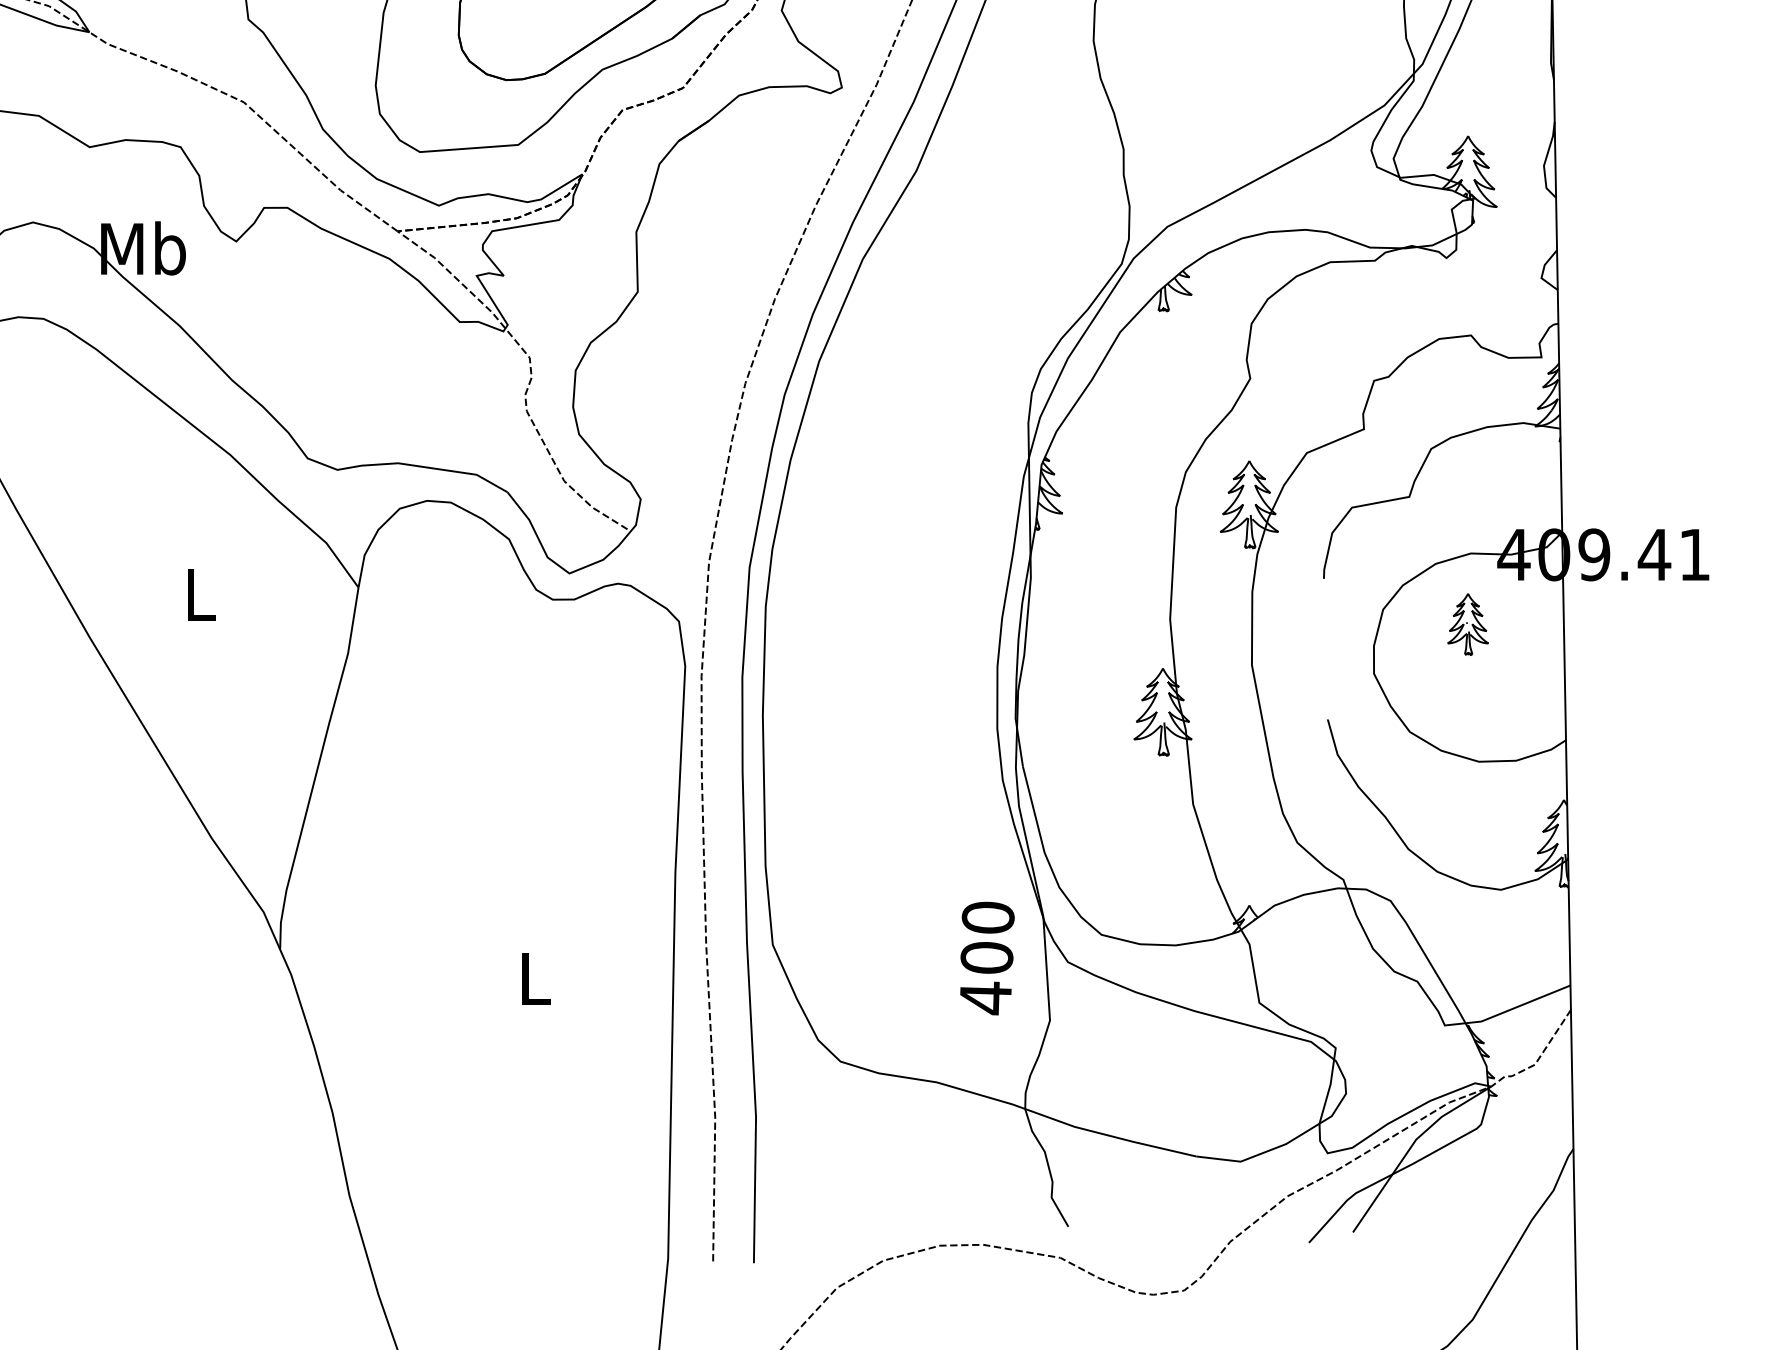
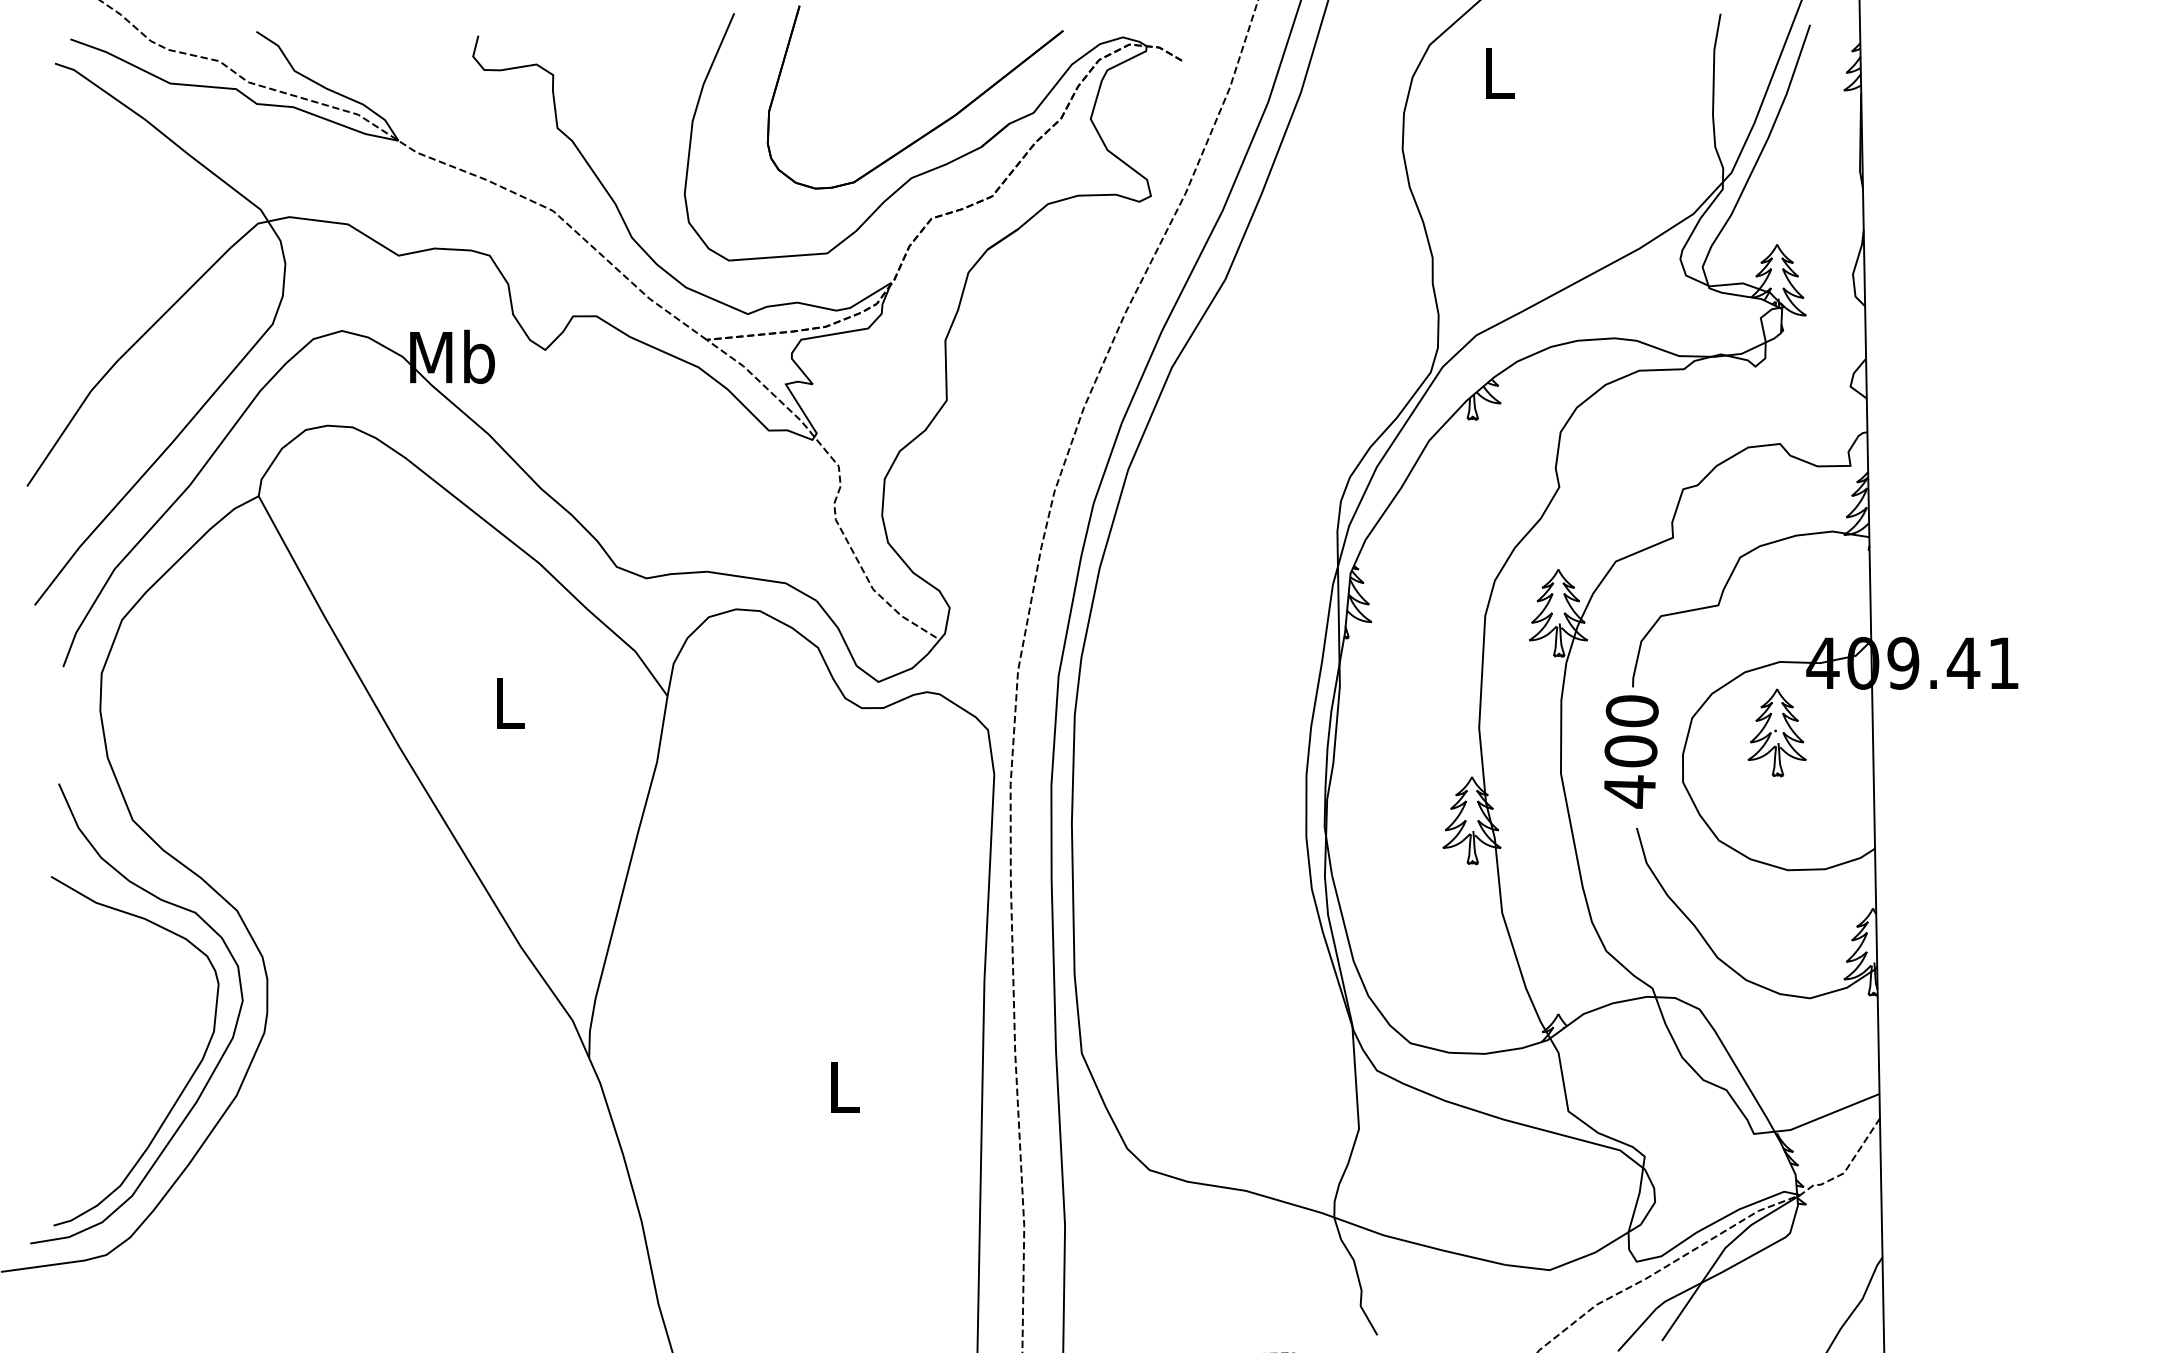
part: (1467, 624) -> (1776, 732), size x1.43
text: (987, 958) -> (1631, 751), moved

